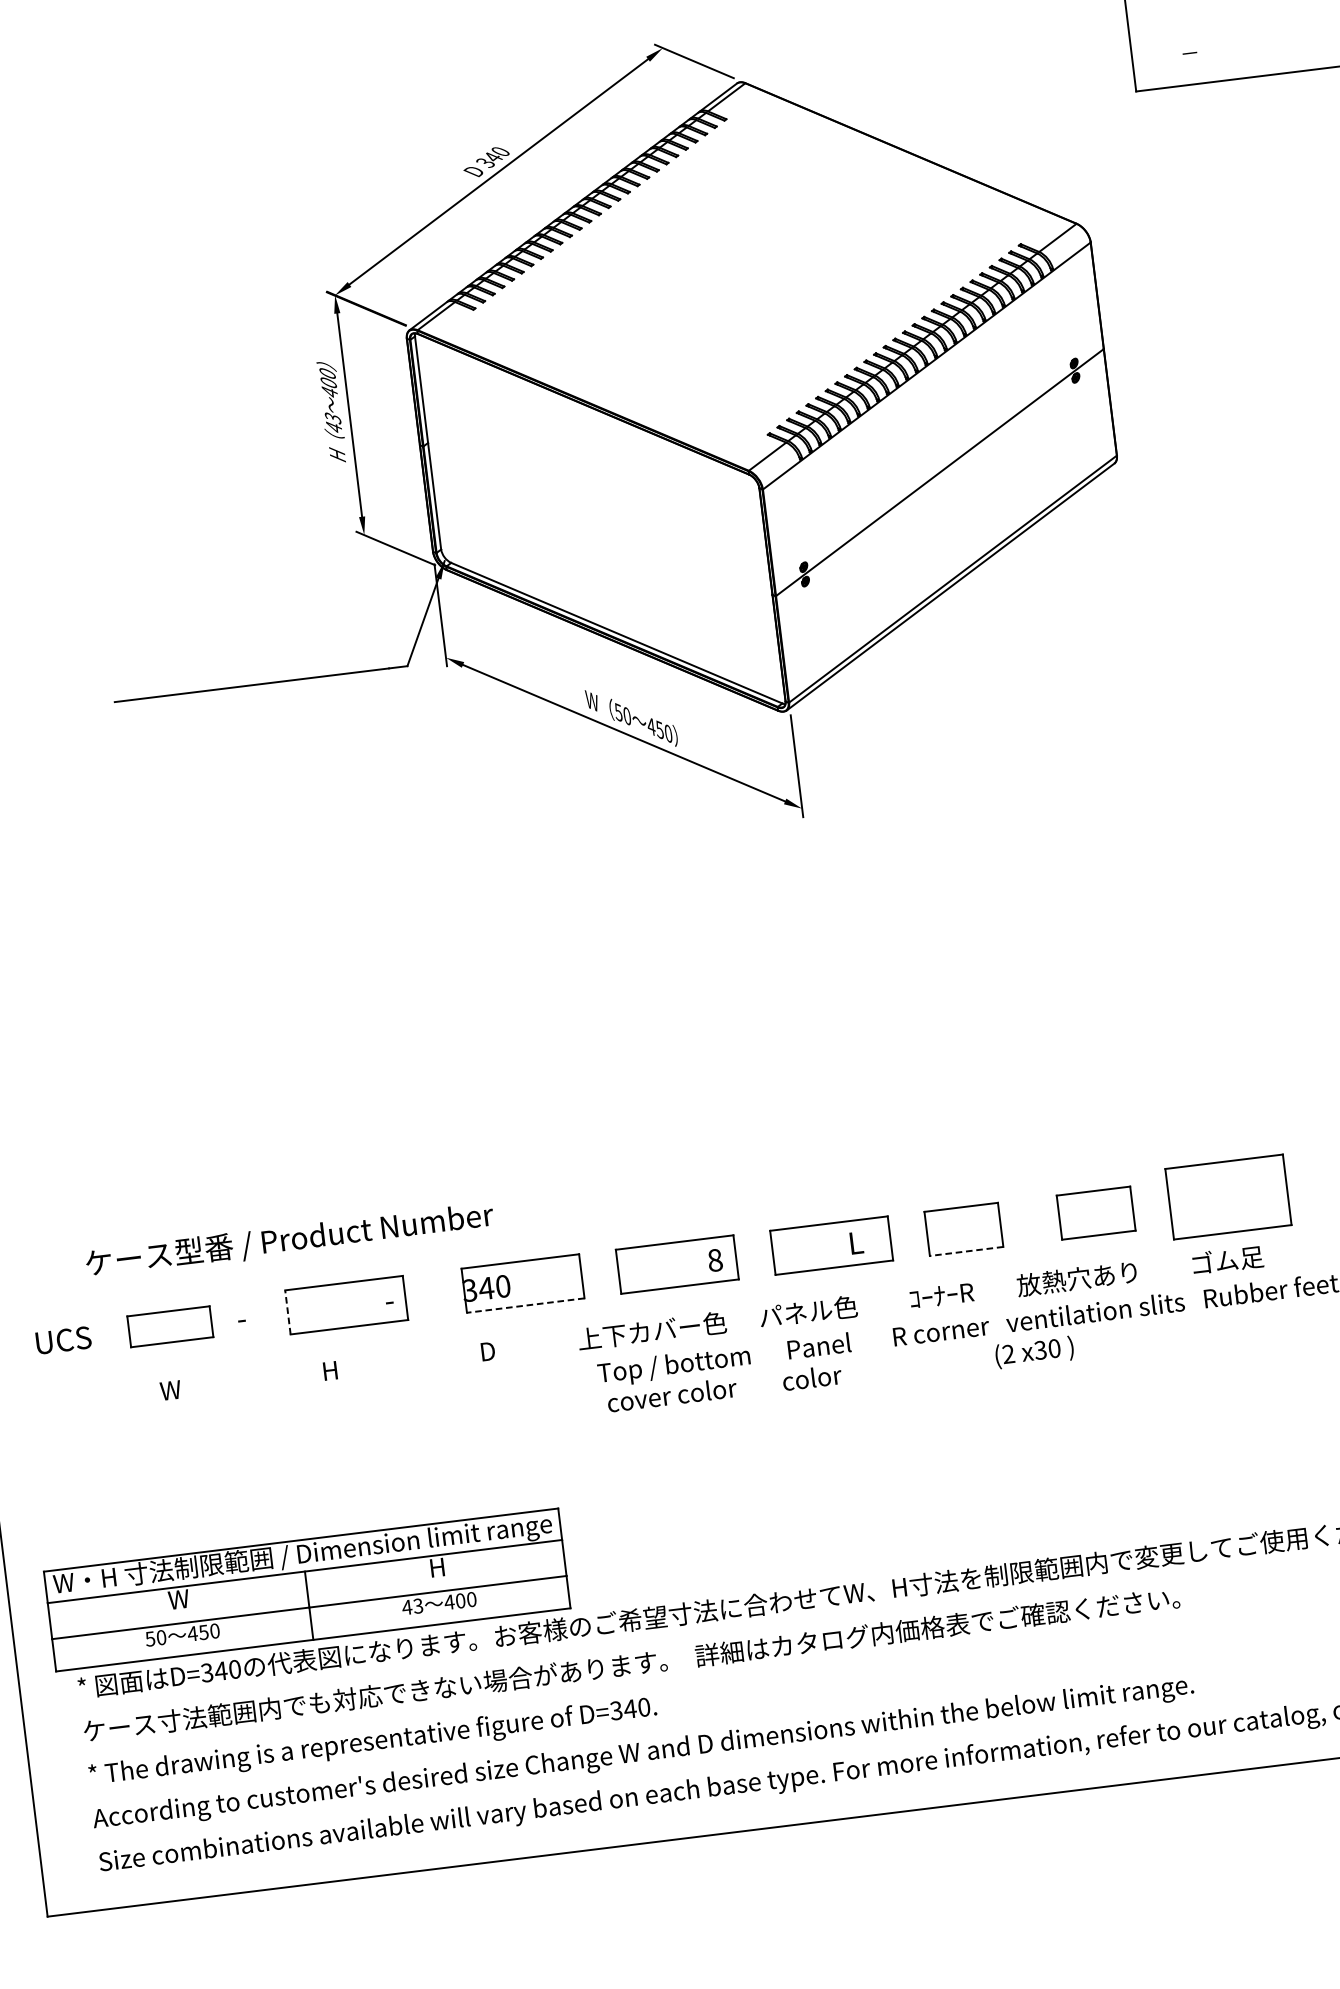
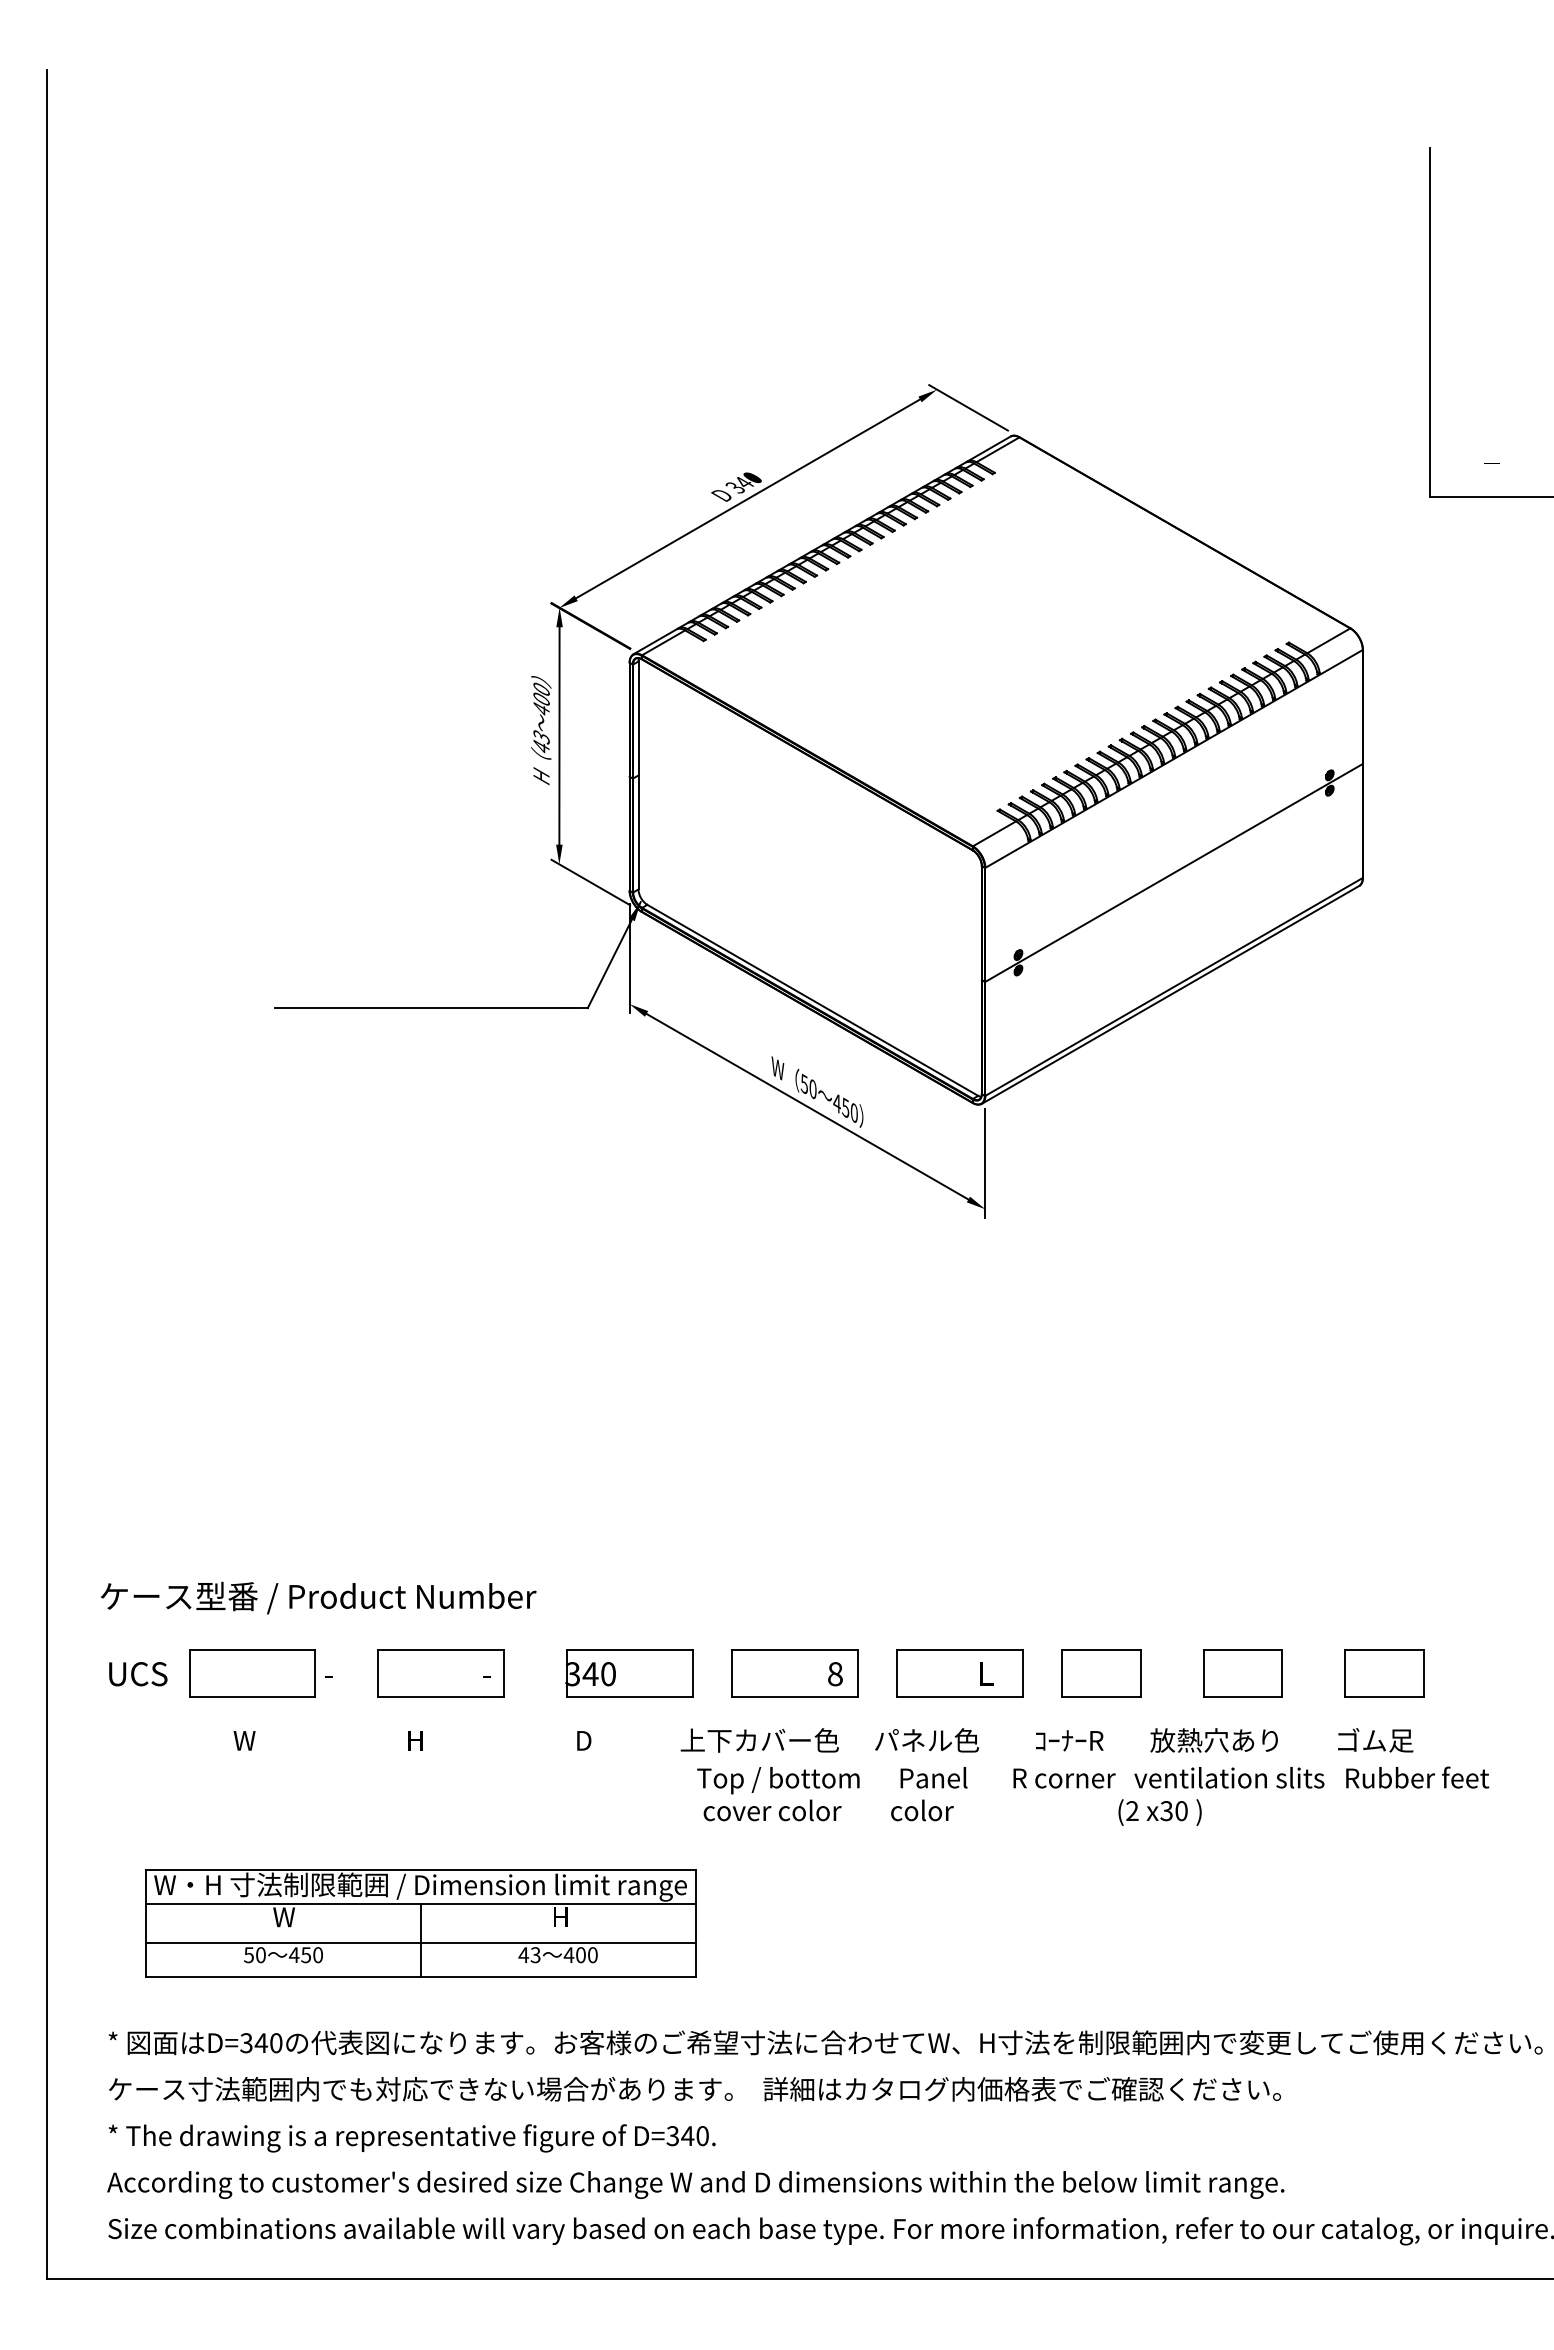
part: (1228, 1196) -> (1384, 1673), size x0.62
text: (289, 1239) -> (318, 1597), moved
line: (965, 1251) -> (1100, 1697), dashed -> solid
line: (525, 1305) -> (629, 1697), dashed -> solid
line: (288, 1312) -> (378, 1673), dashed -> solid
part: (170, 1326) -> (252, 1673), size x1.43
part: (307, 1589) -> (420, 1923), moved

